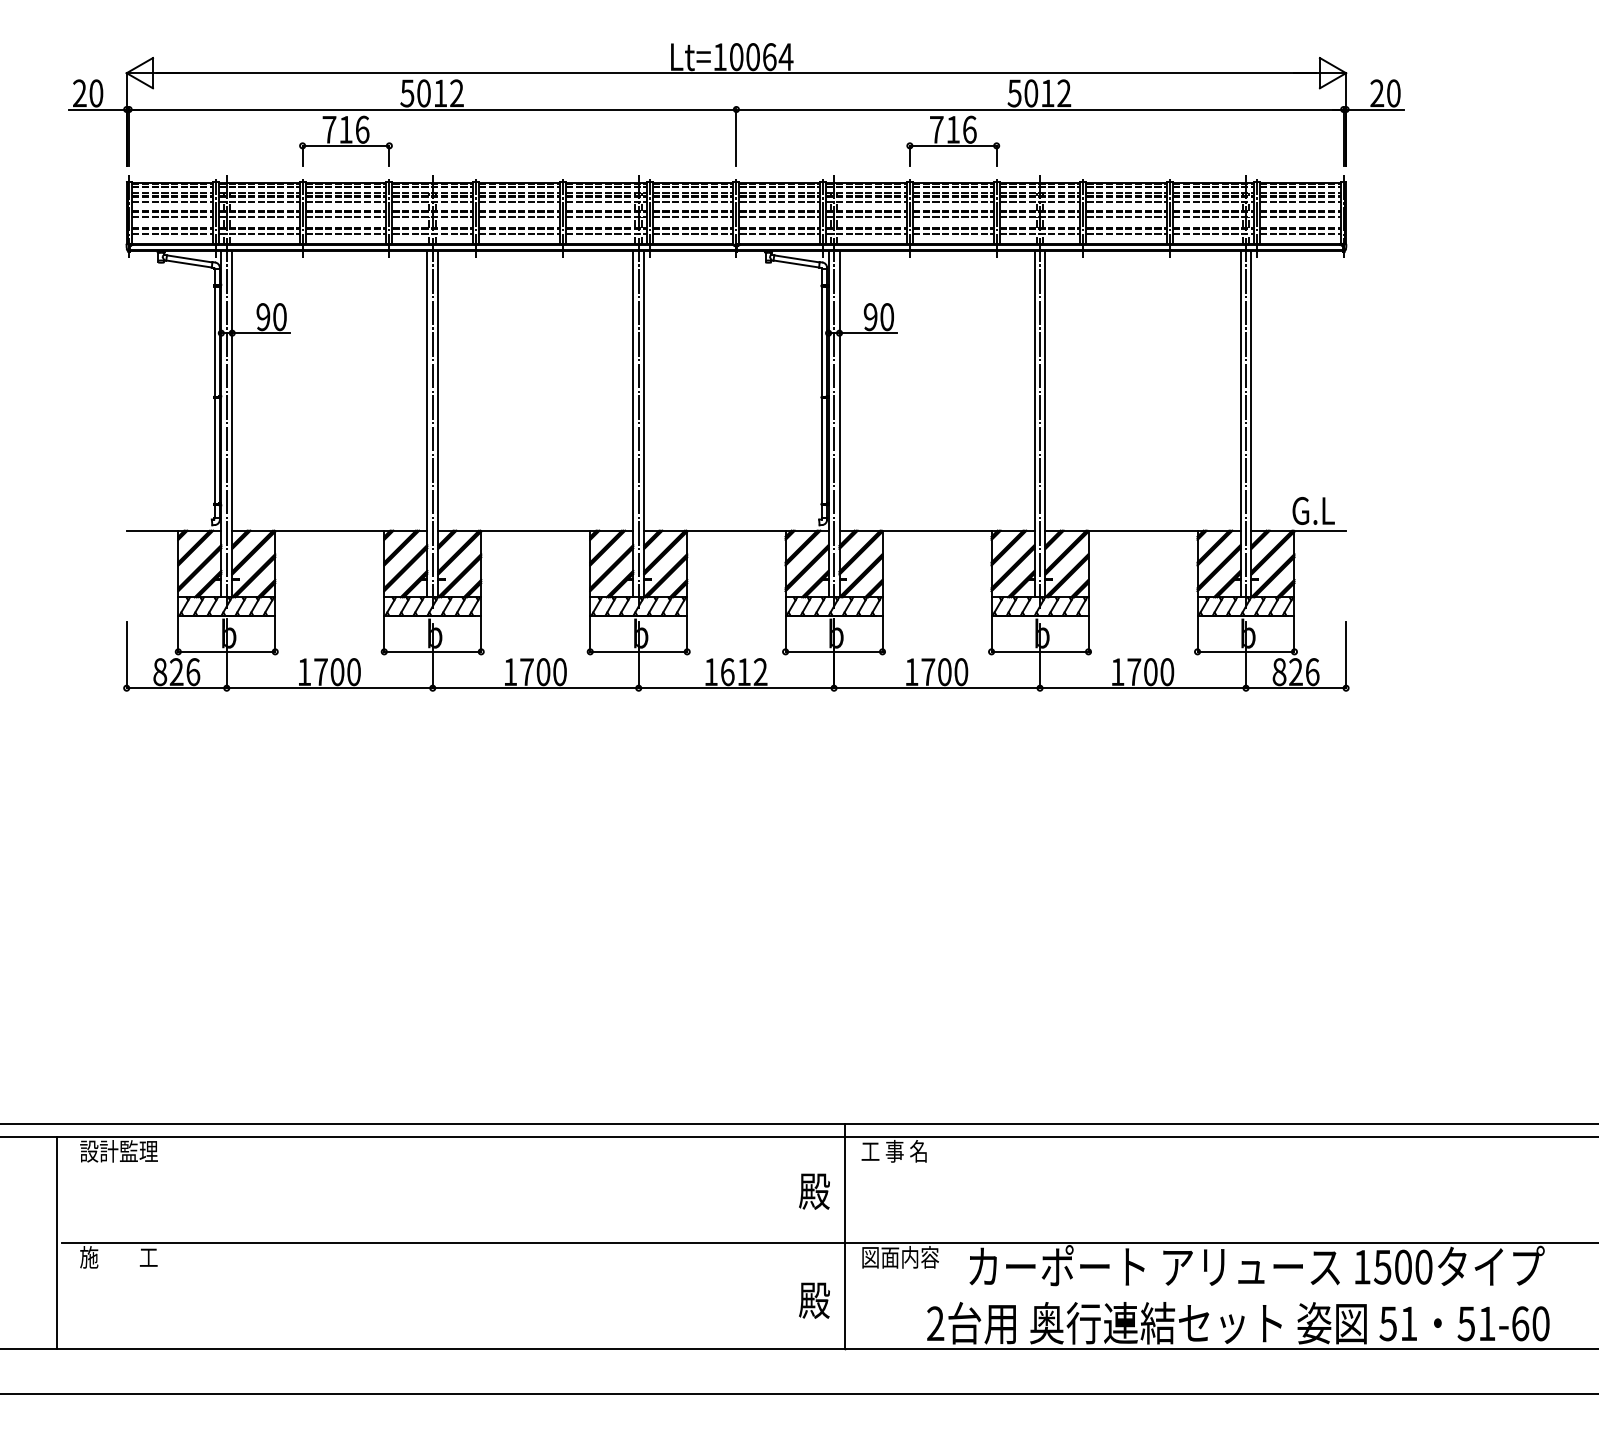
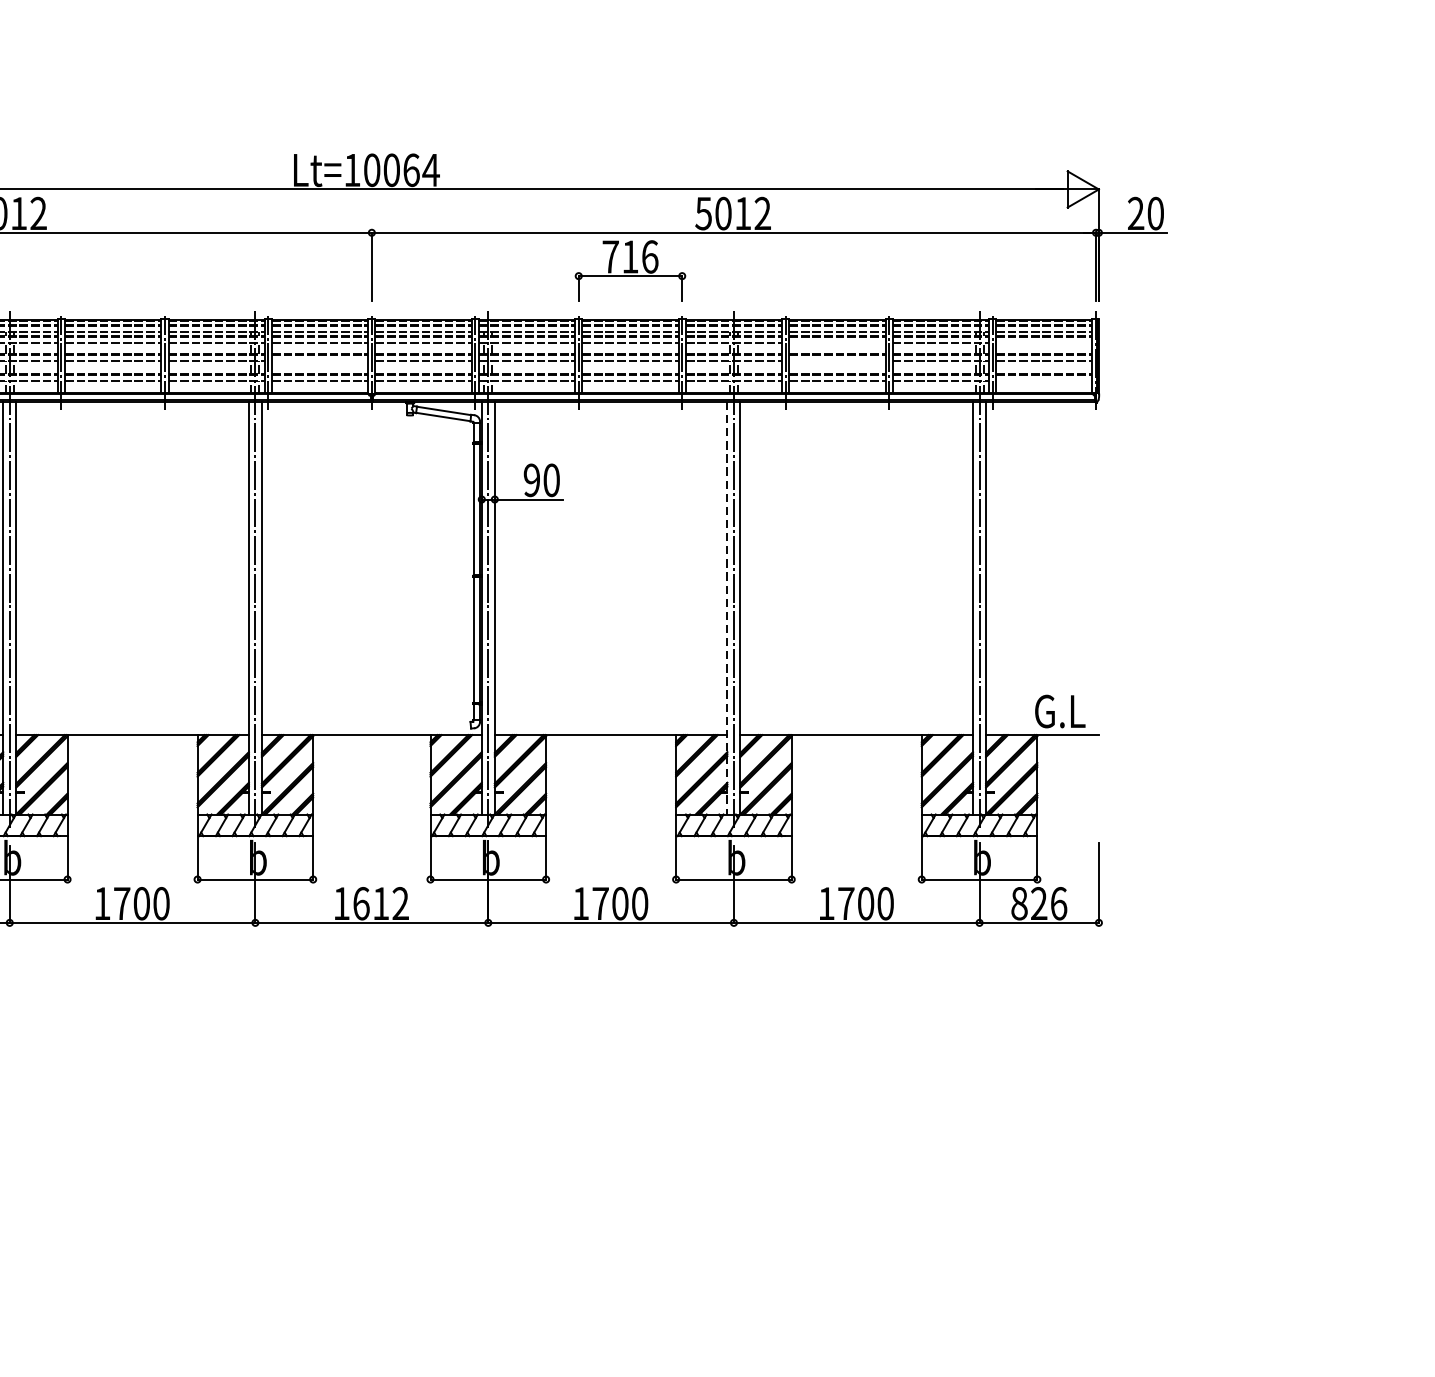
line: (1126, 202) -> (837, 343), removed
line: (1299, 202) -> (1043, 343), removed
line: (692, 217) -> (319, 361), removed
line: (1126, 217) -> (837, 361), removed
line: (1299, 233) -> (1043, 380), removed
line: (1034, 424) -> (727, 608), solid -> dashed

